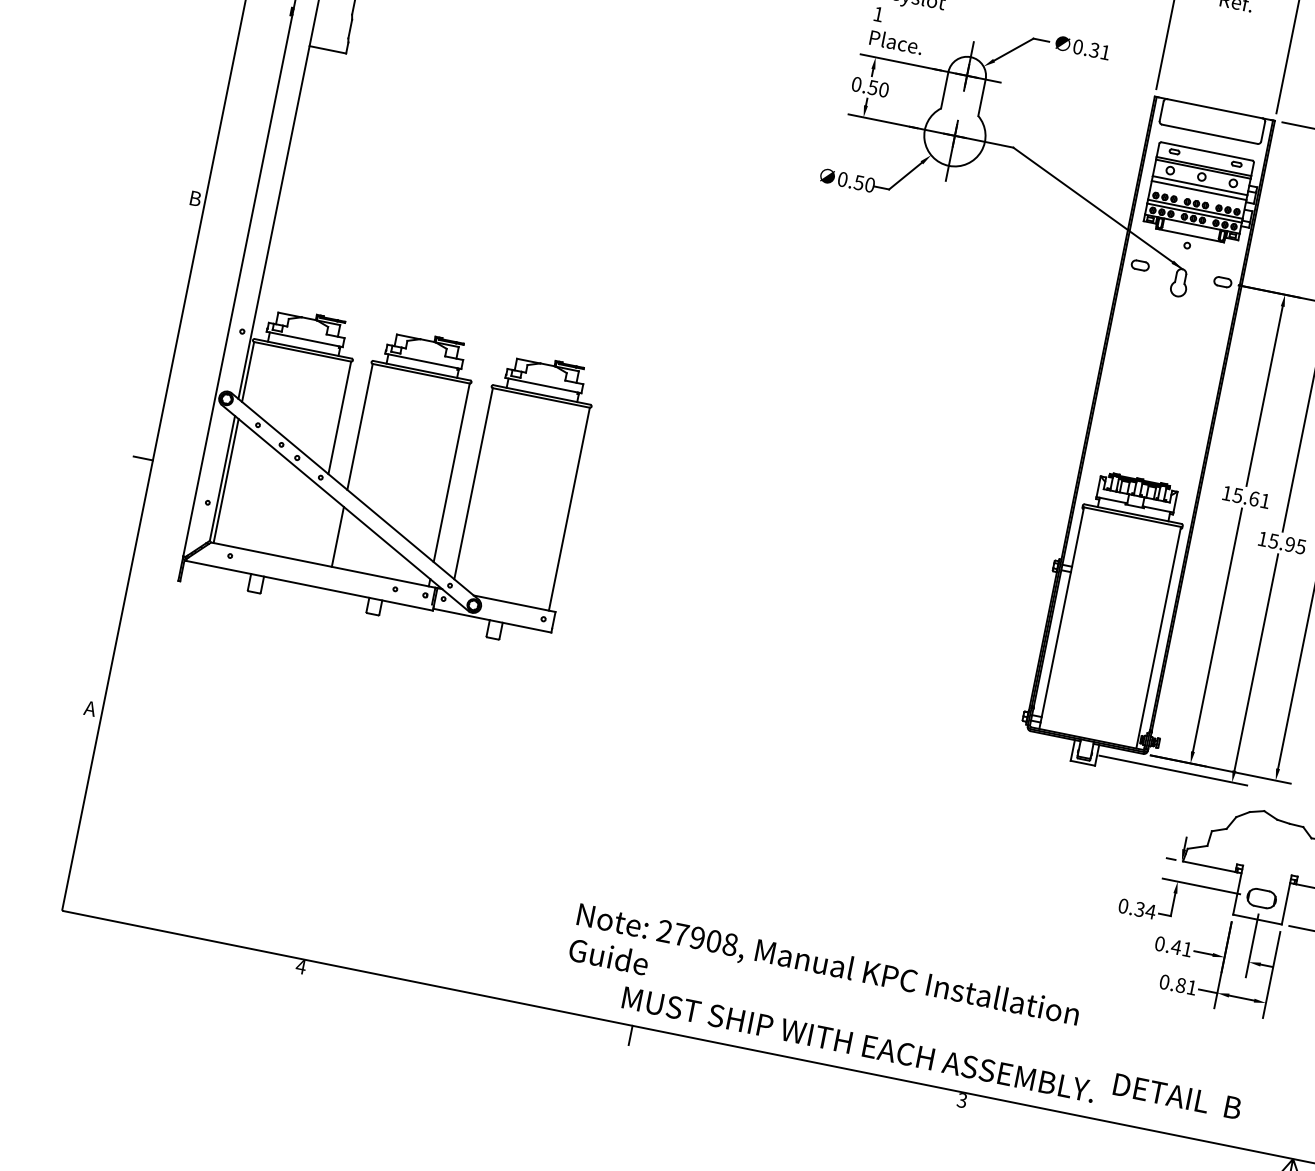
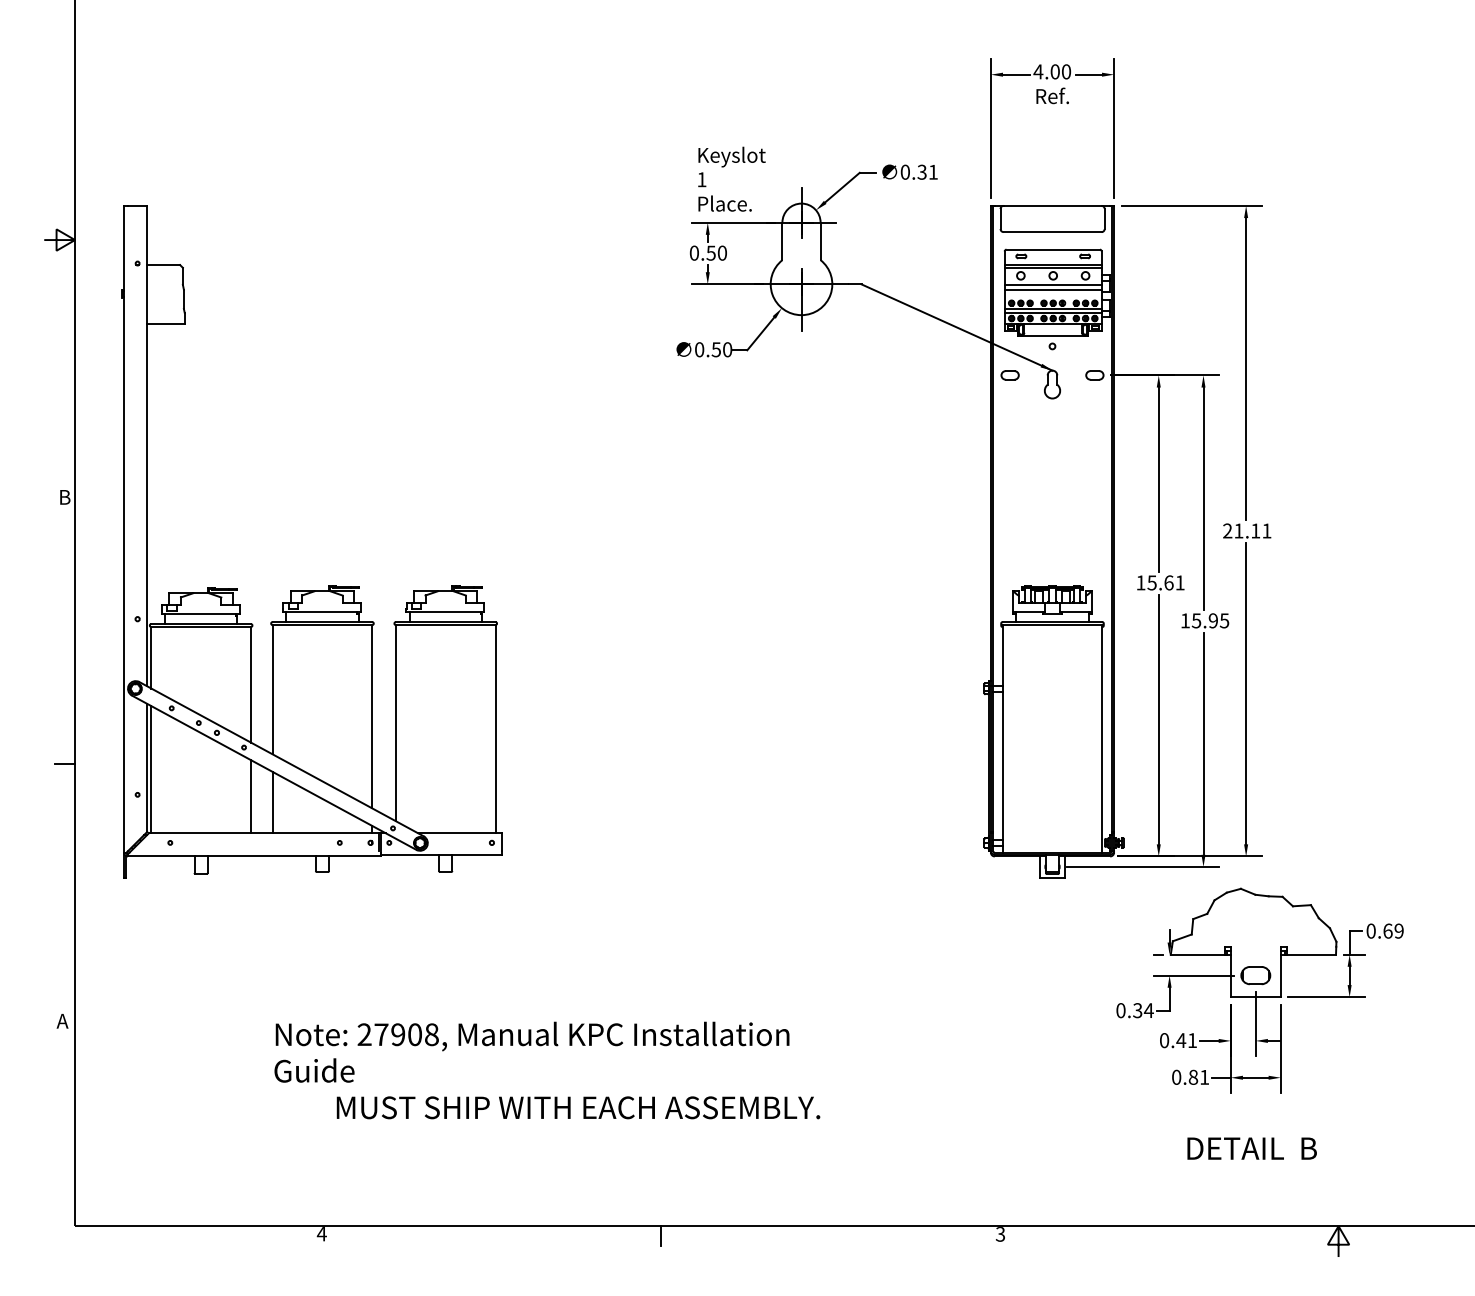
line: (317, 526) -> (250, 796), added
text: (835, 1002) -> (547, 1070), moved
text: (1176, 1096) -> (1251, 1148), moved

